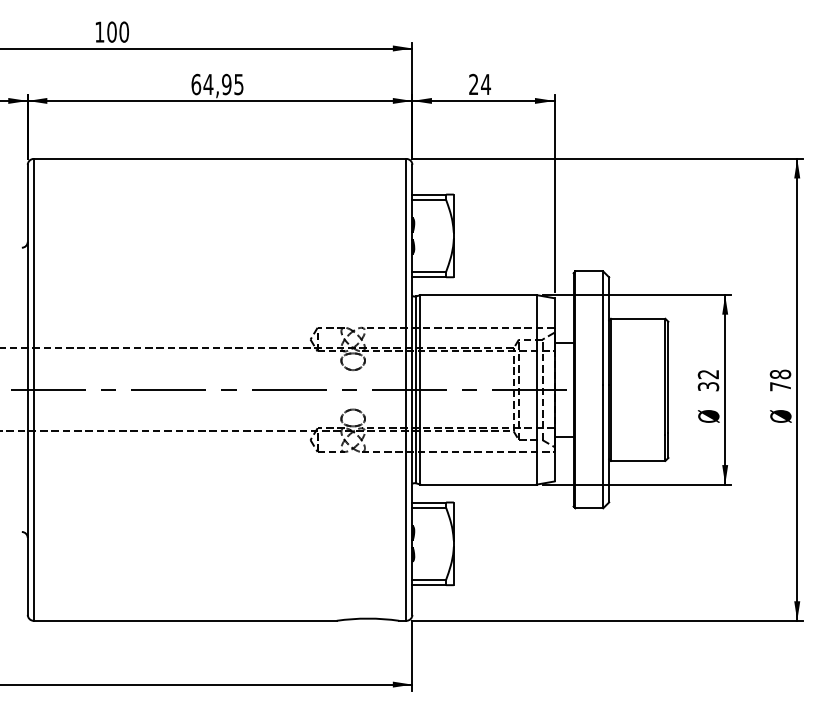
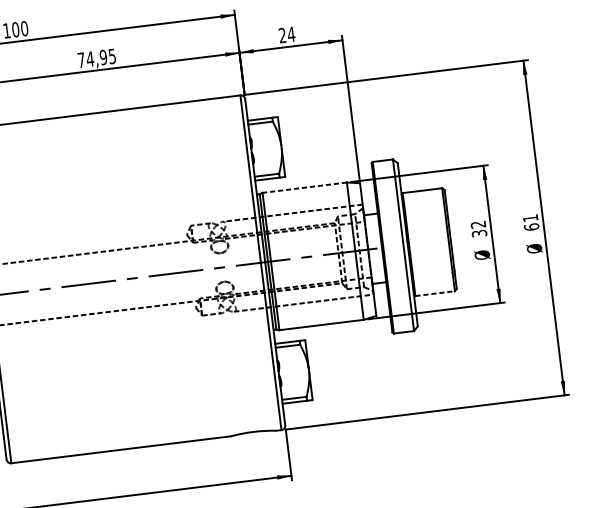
text: (196, 84) -> (81, 60), 64,95 -> 74,95
line: (478, 295) -> (304, 187), solid -> dashed
text: (780, 380) -> (531, 222), 78 -> 61
line: (638, 460) -> (435, 293), solid -> dashed

